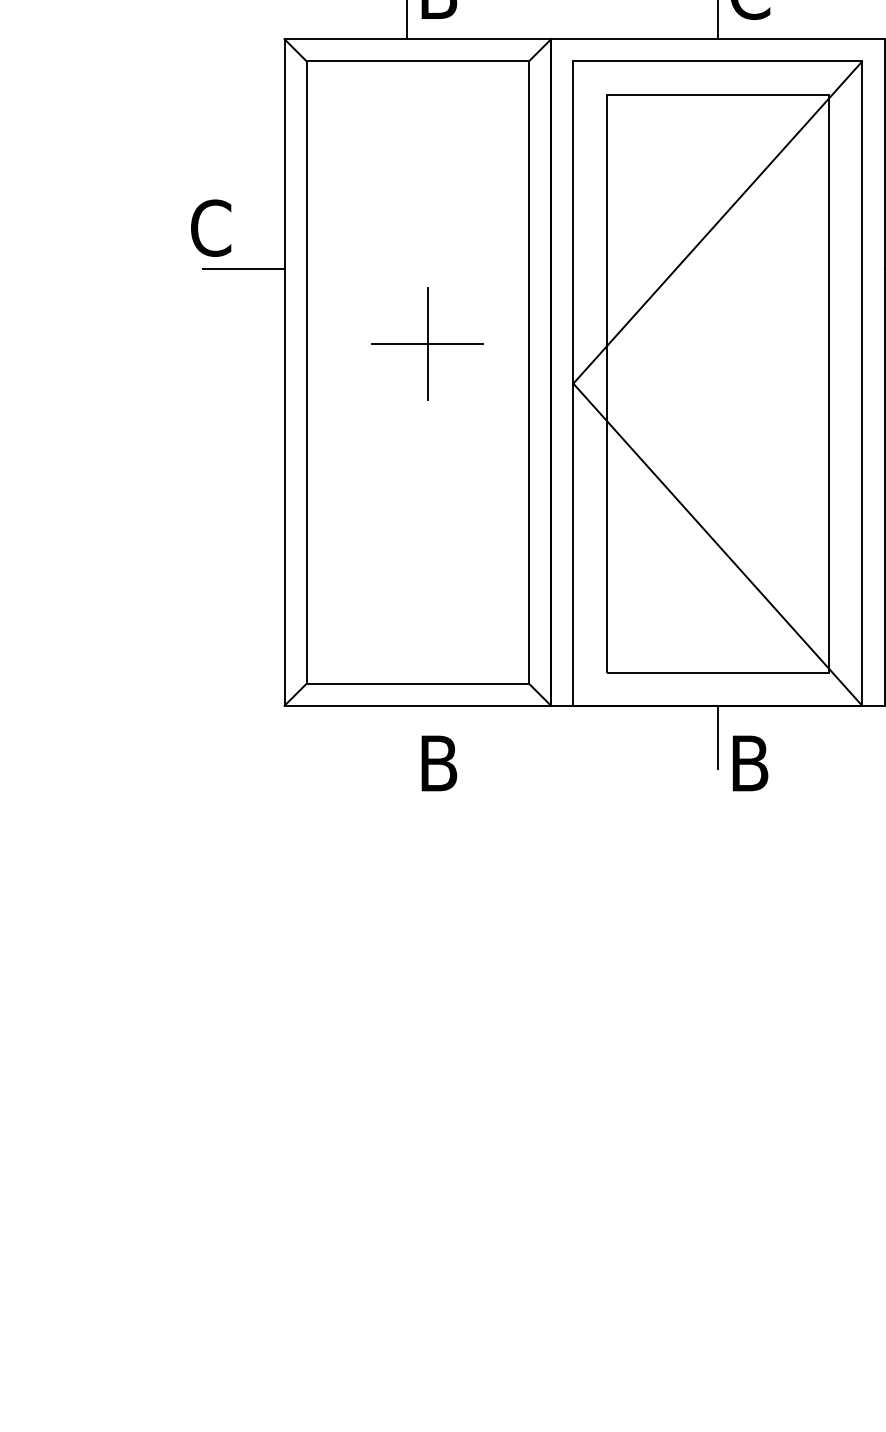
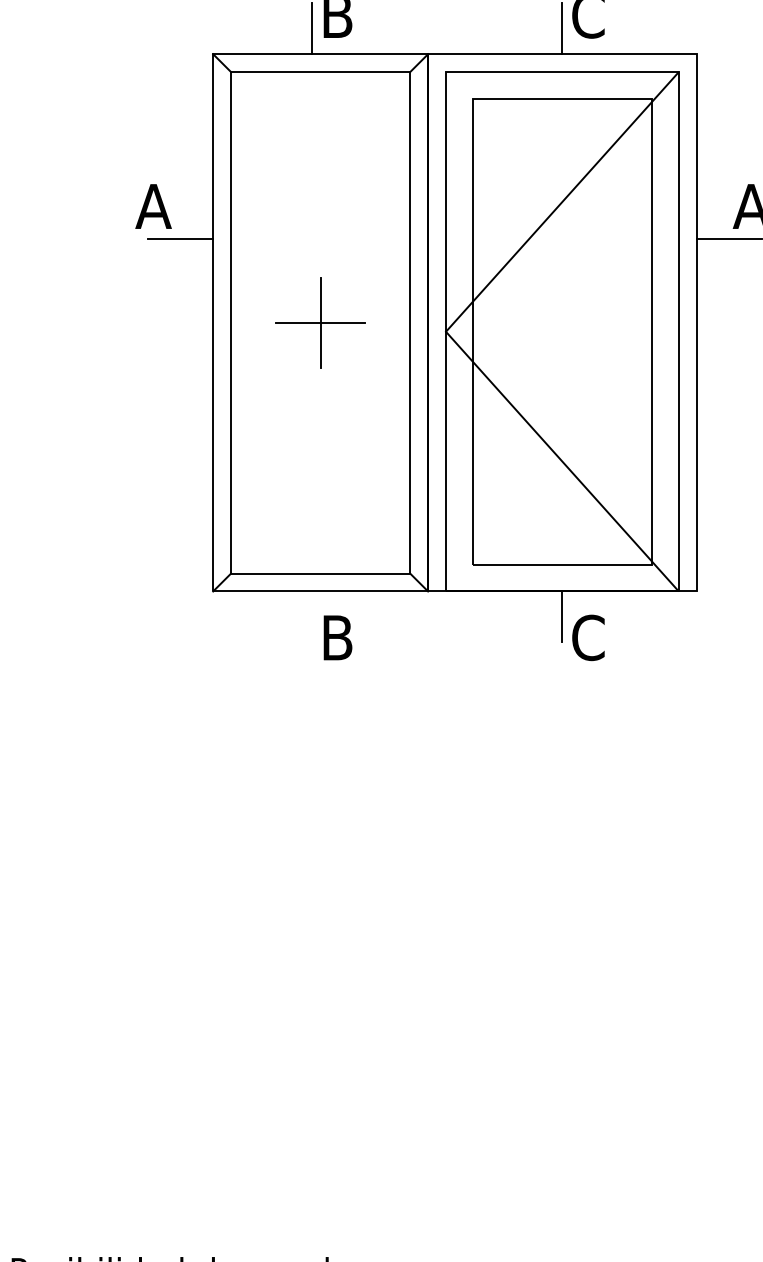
text: (210, 228) -> (153, 206), C -> A
part: (427, 343) -> (320, 322), moved
text: (750, 762) -> (588, 637), B -> C

